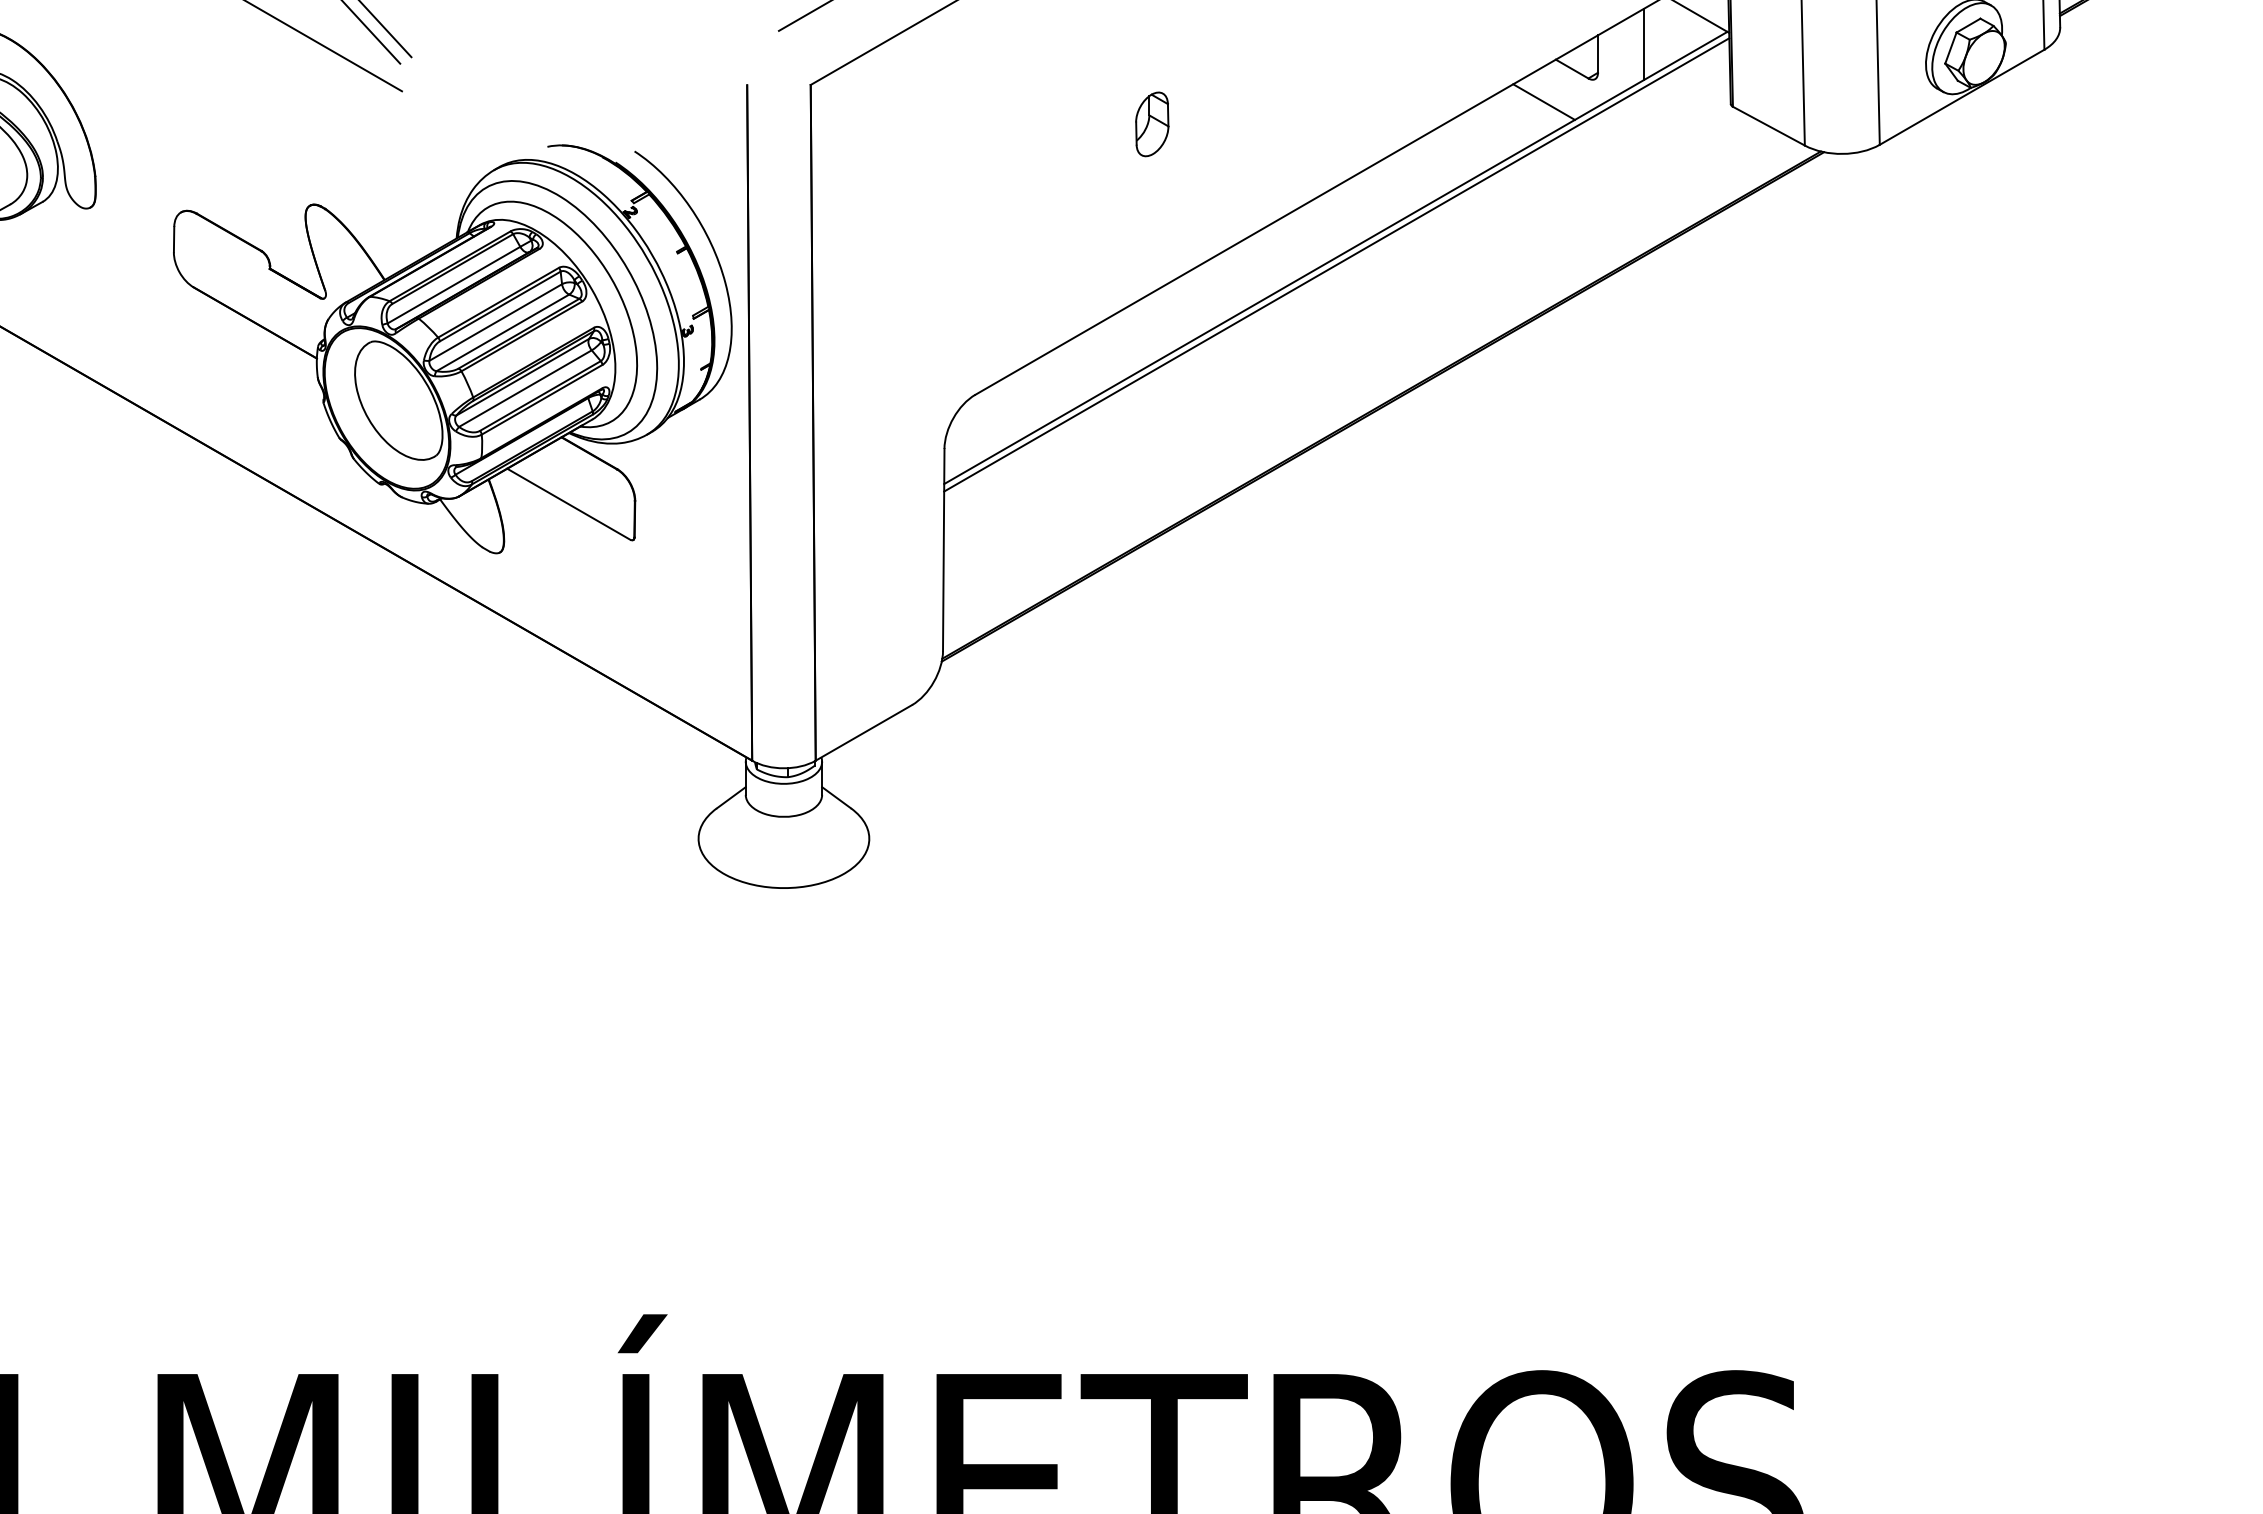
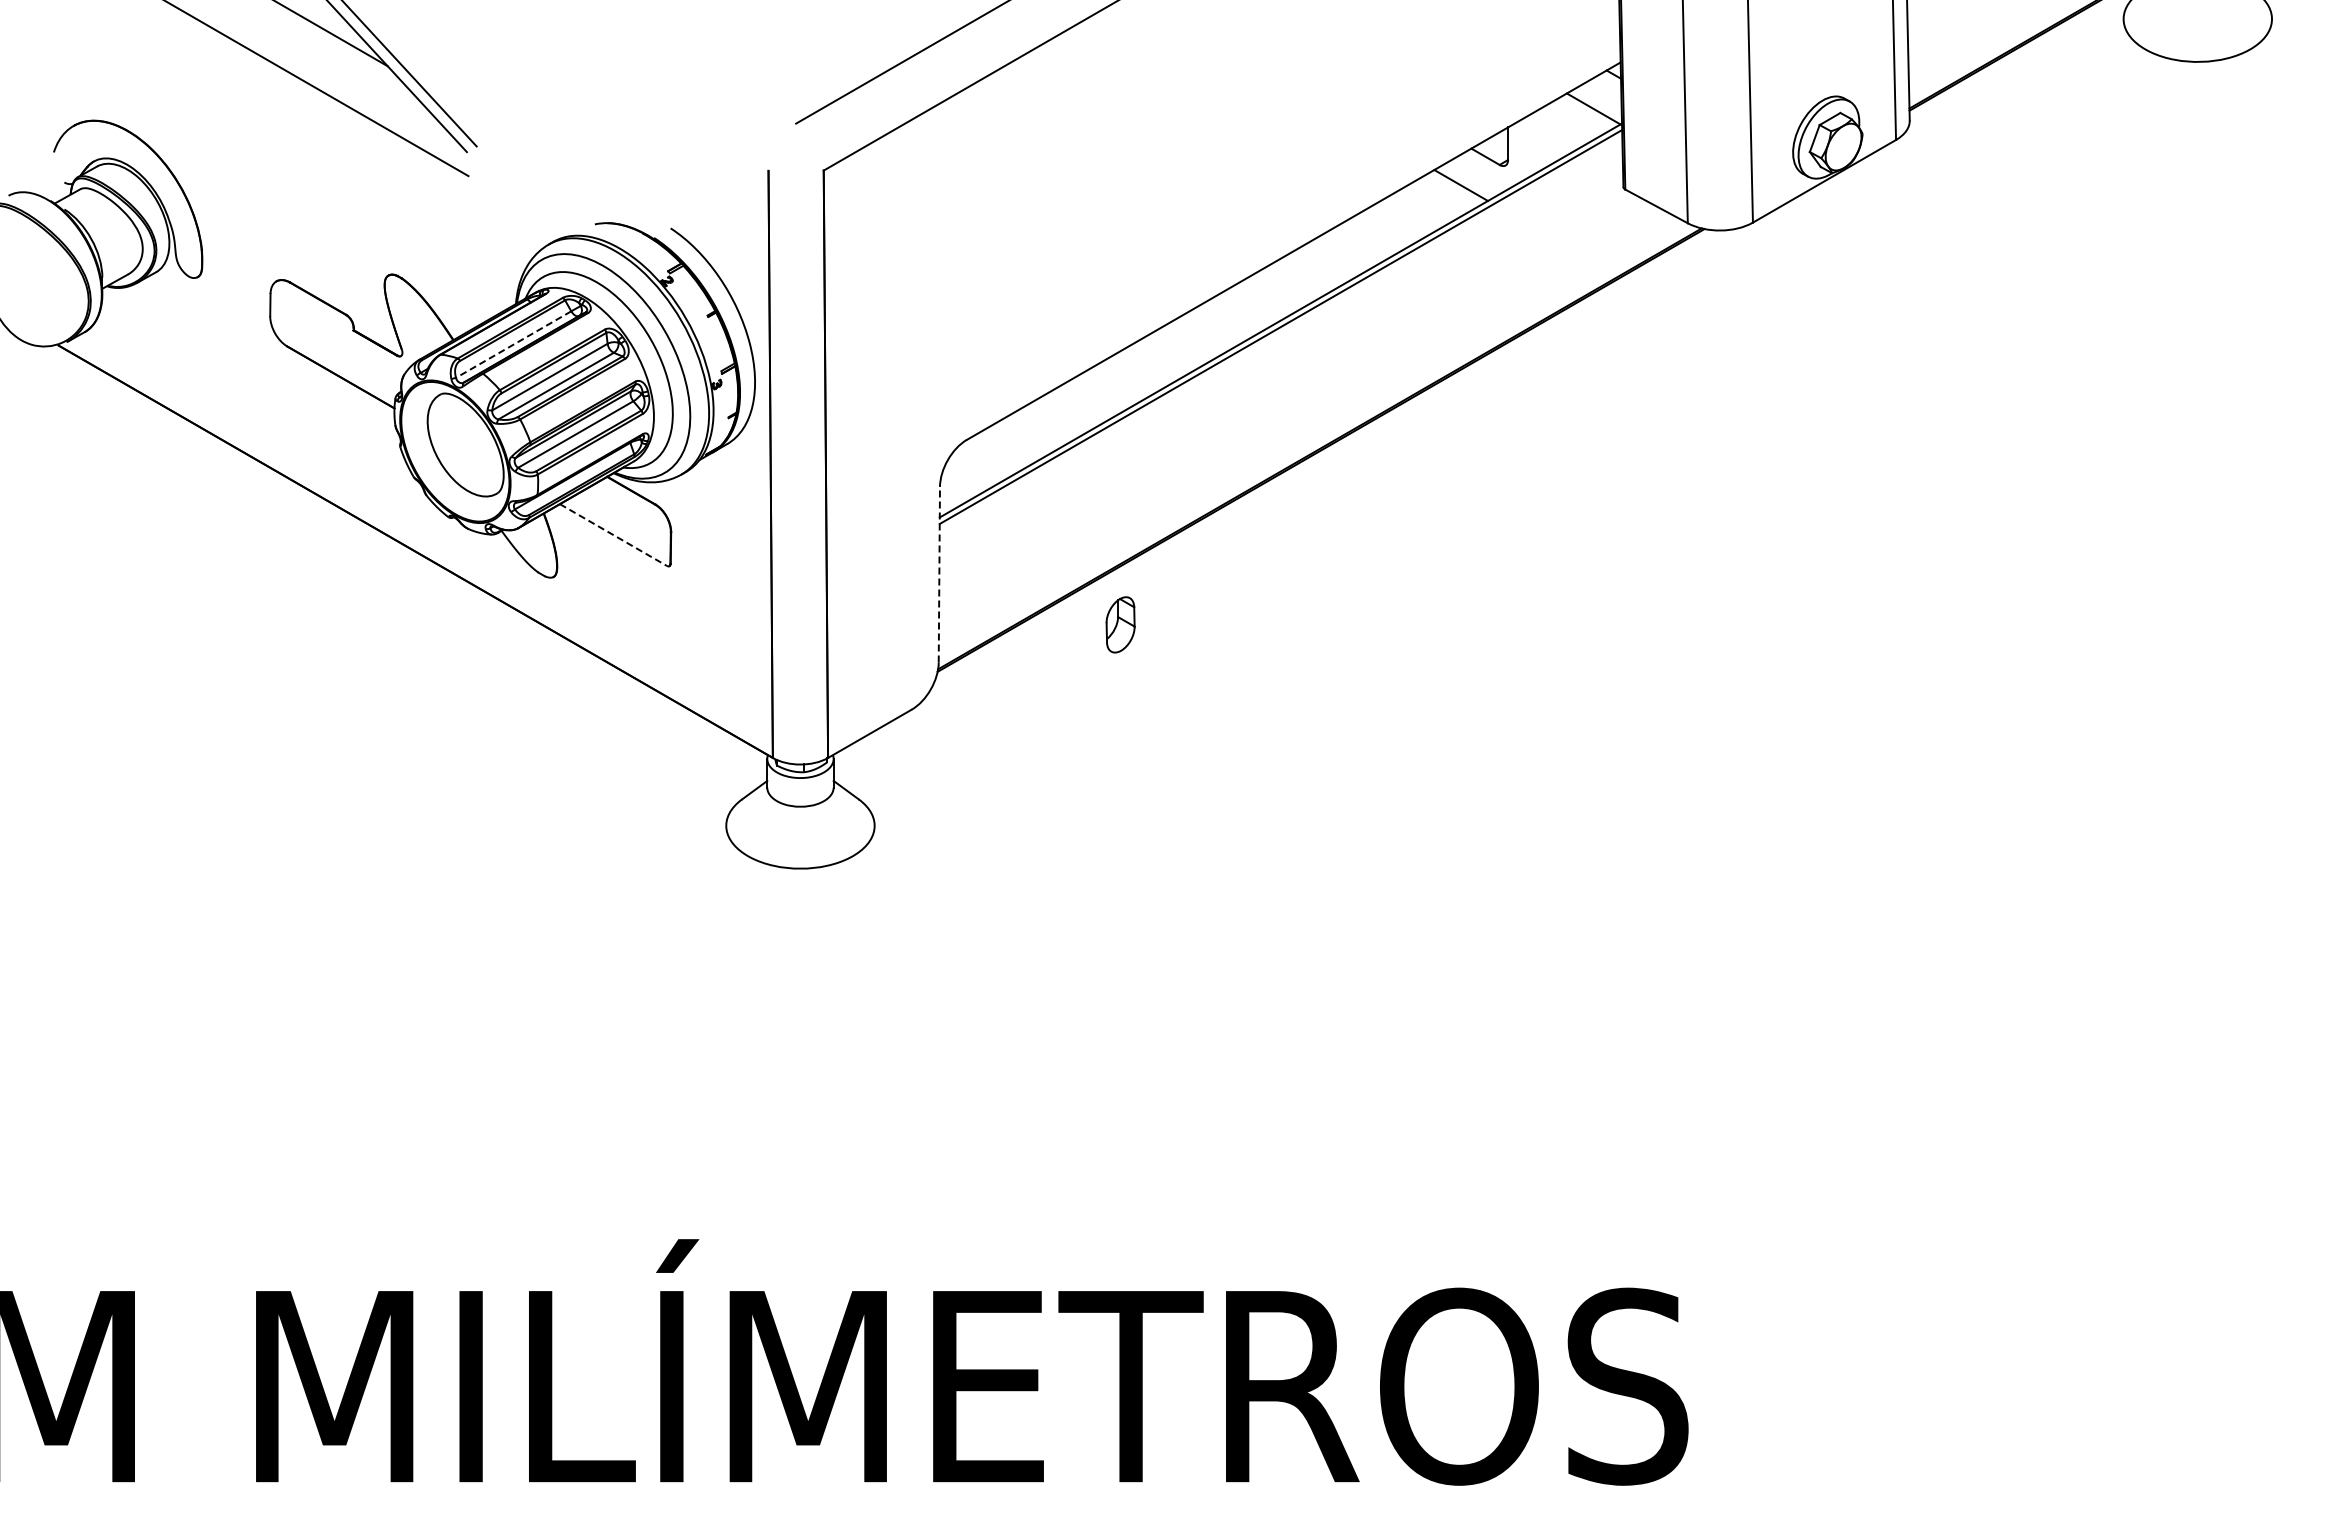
line: (1643, 44) -> (1547, 135), removed
part: (1152, 123) -> (1120, 624), moved
line: (453, 285) -> (513, 344), solid -> dashed
line: (568, 504) -> (613, 535), solid -> dashed
line: (943, 549) -> (939, 574), solid -> dashed

